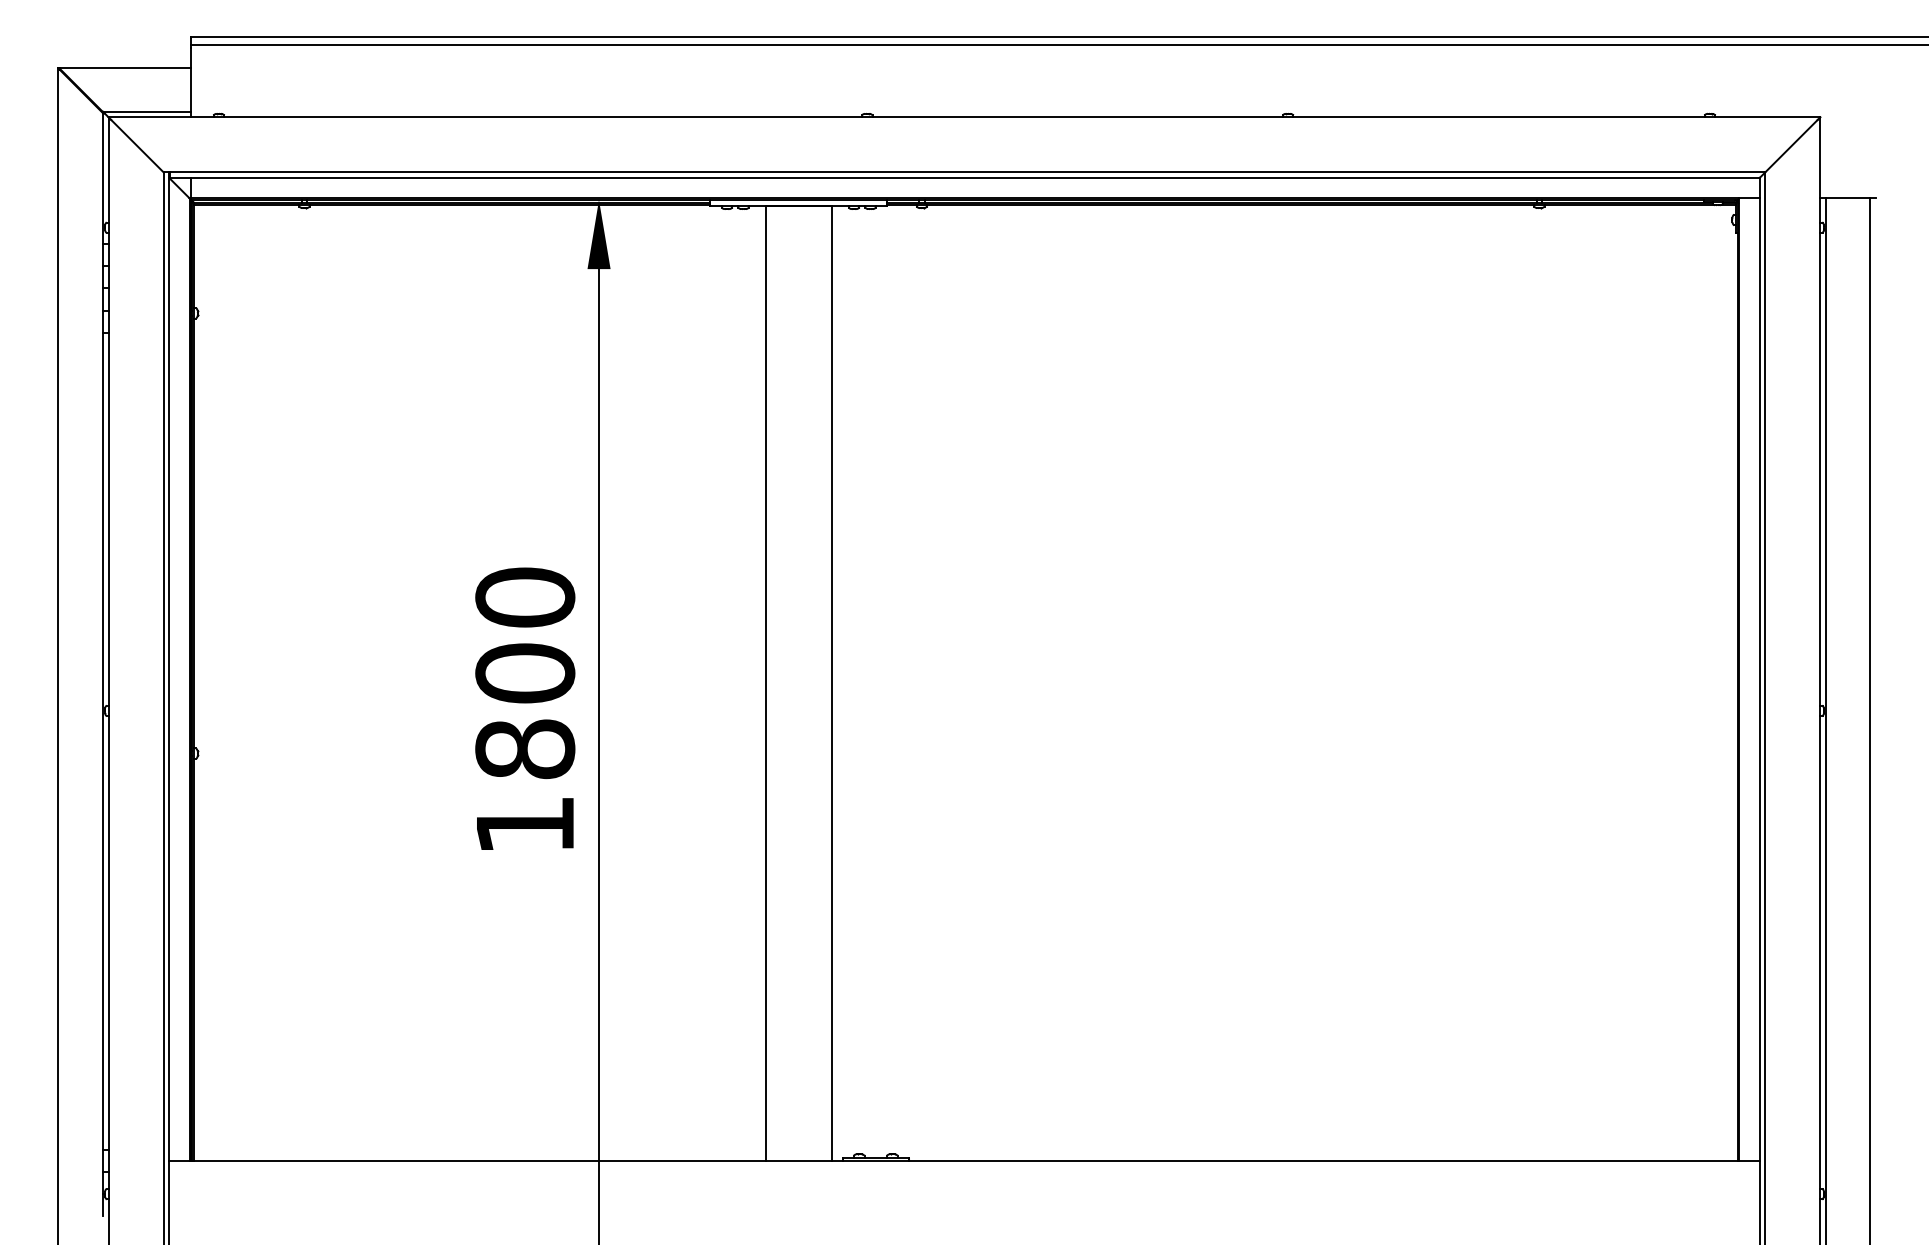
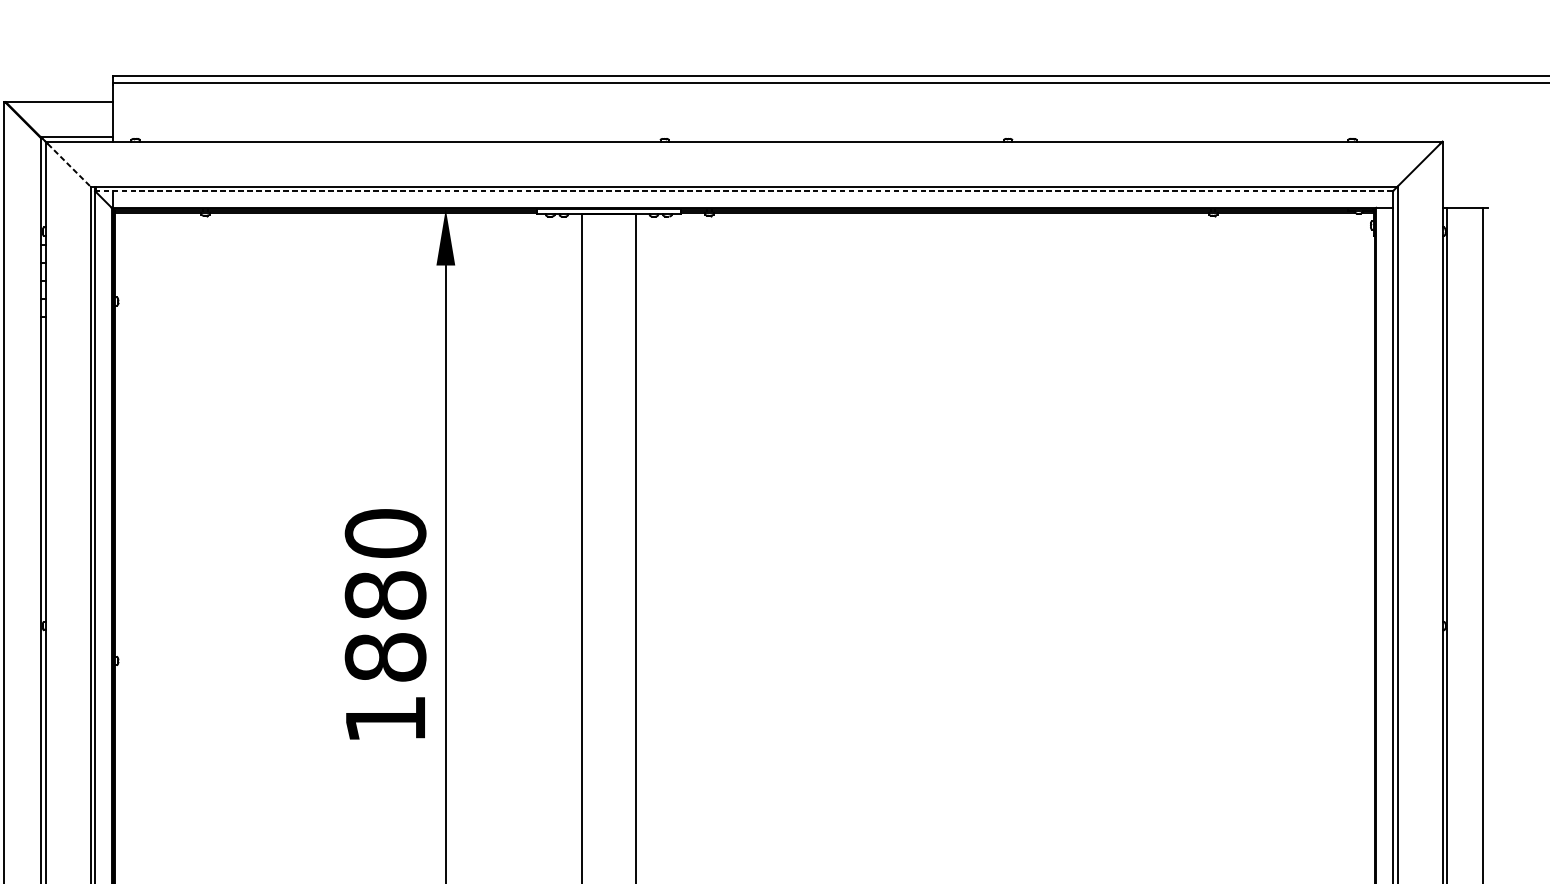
line: (137, 146) -> (69, 165), solid -> dashed
line: (965, 178) -> (744, 191), solid -> dashed
text: (525, 673) -> (385, 595), 1800 -> 1880

